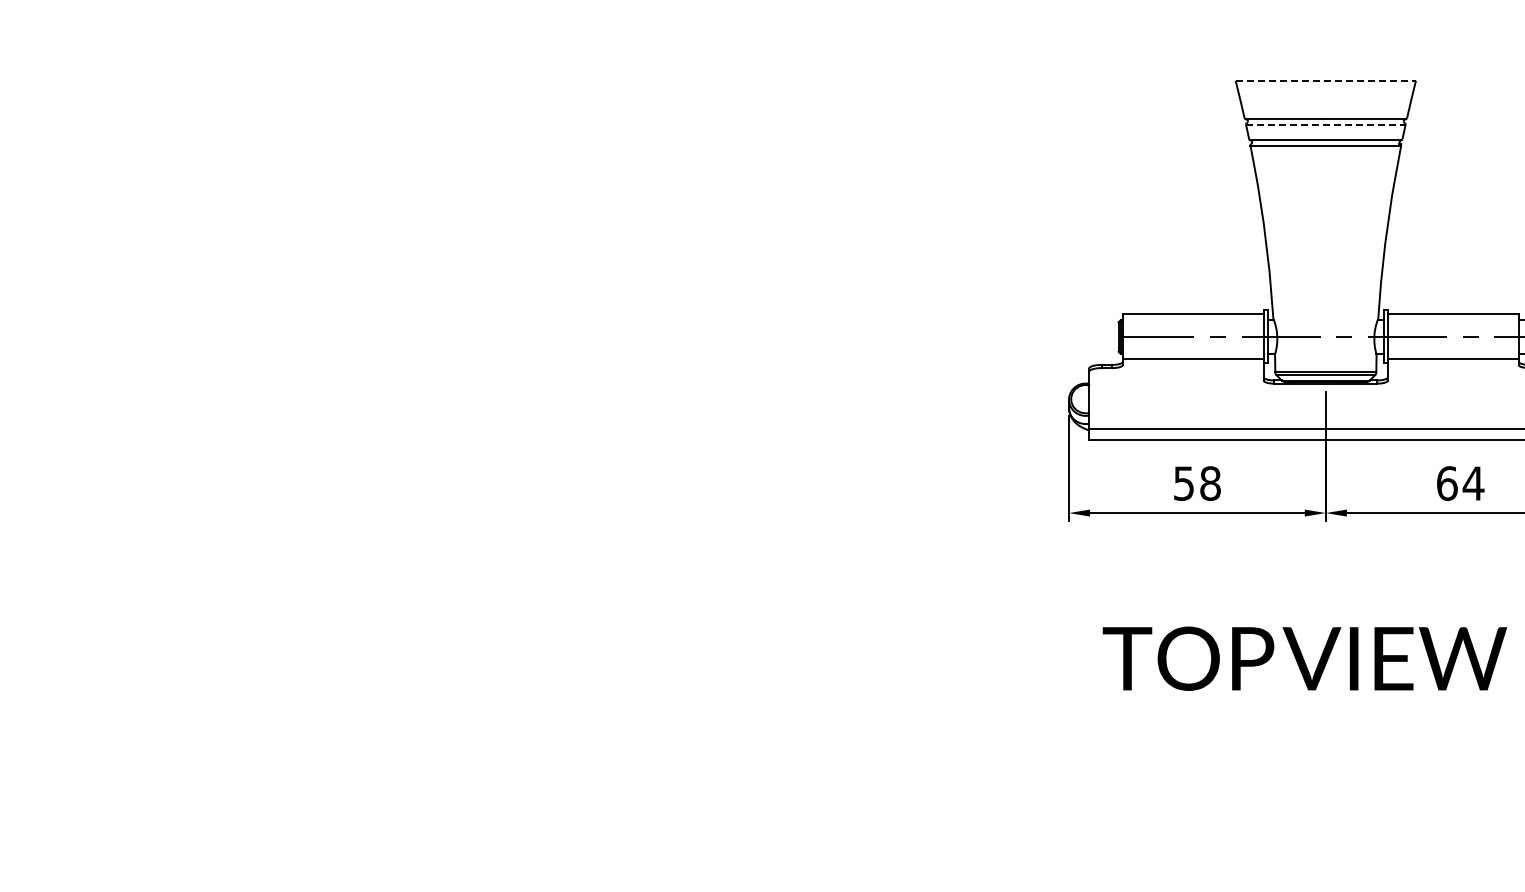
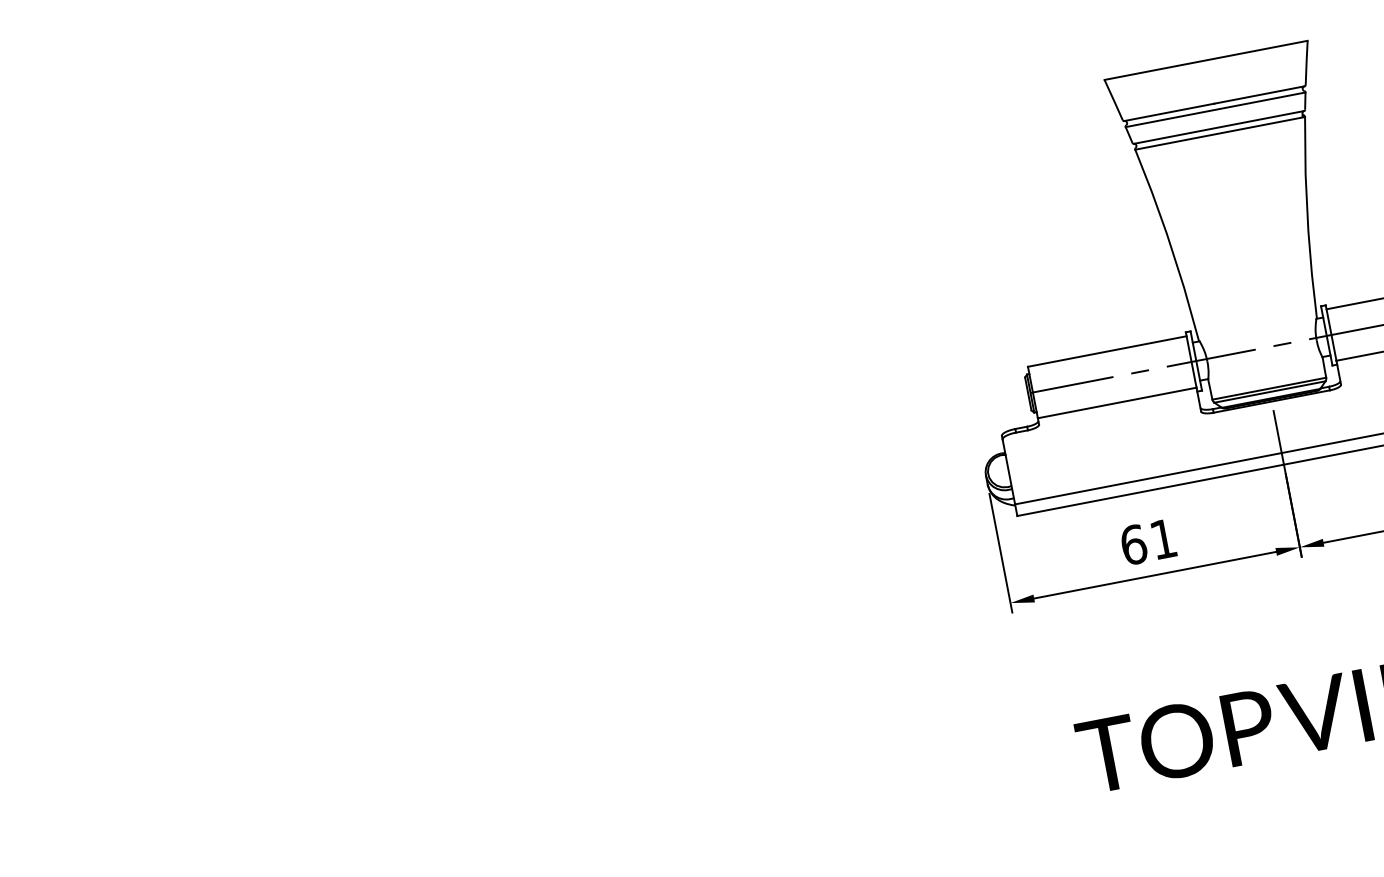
line: (1326, 80) -> (1206, 59), dashed -> solid
line: (1325, 124) -> (1215, 109), dashed -> solid
text: (1196, 483) -> (1147, 542), 58 -> 61

